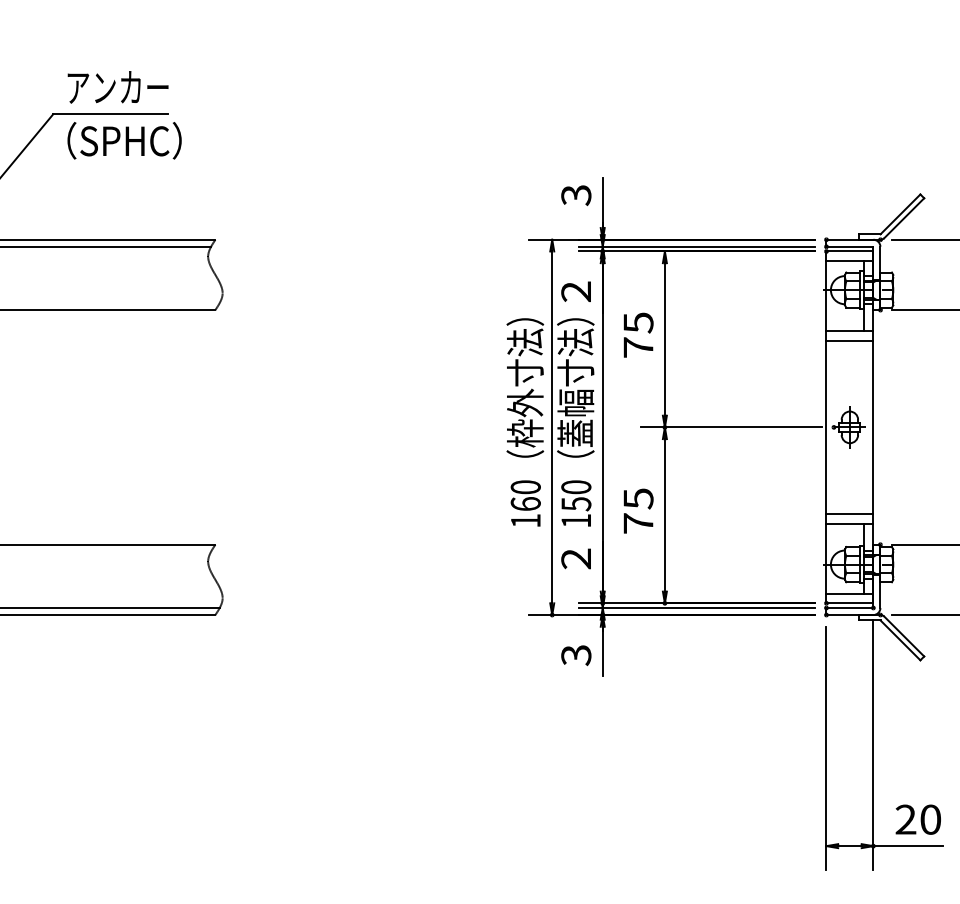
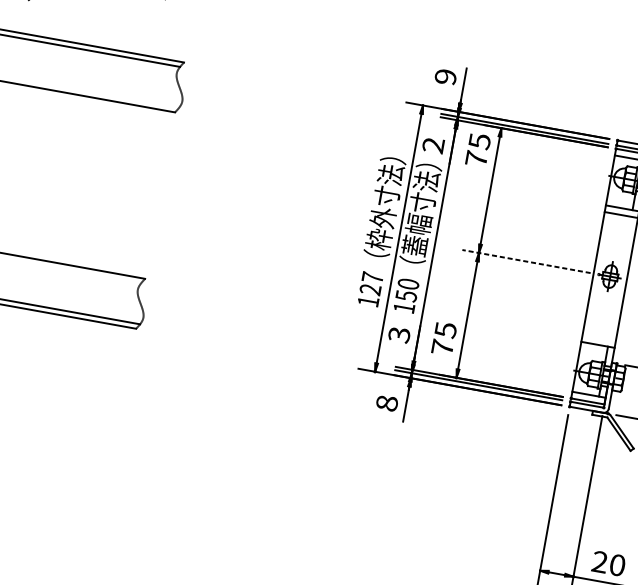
text: (576, 195) -> (445, 77), 3 -> 9
text: (638, 334) -> (478, 149), moved
line: (731, 427) -> (526, 261), solid -> dashed
text: (525, 495) -> (371, 283), 160 -> 127
text: (638, 510) -> (444, 338), moved
line: (849, 514) -> (598, 338), removed
text: (576, 558) -> (399, 334), 2 -> 3
text: (576, 655) -> (387, 403), 3 -> 8

